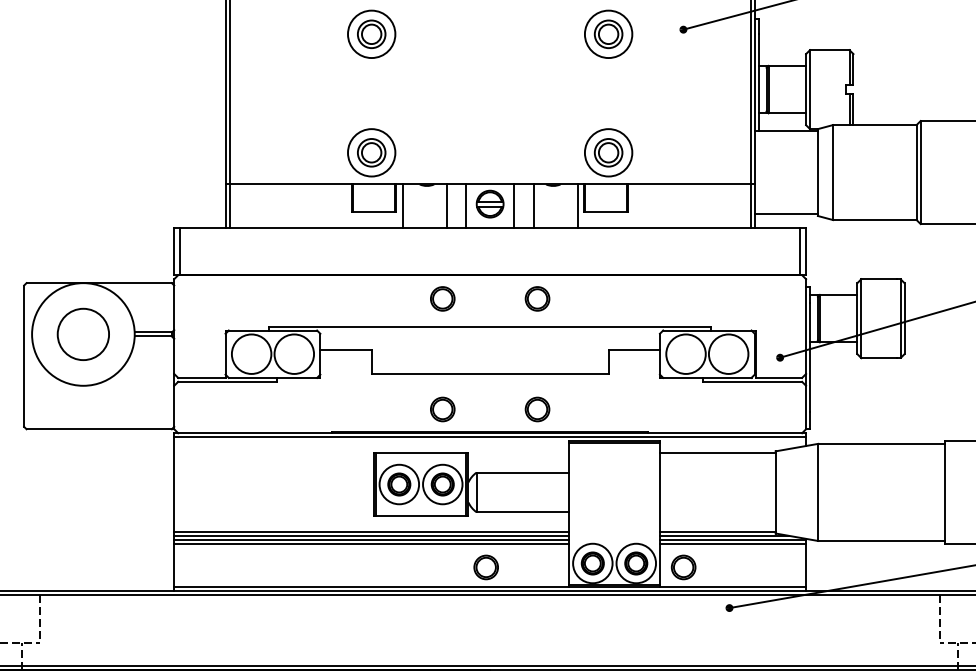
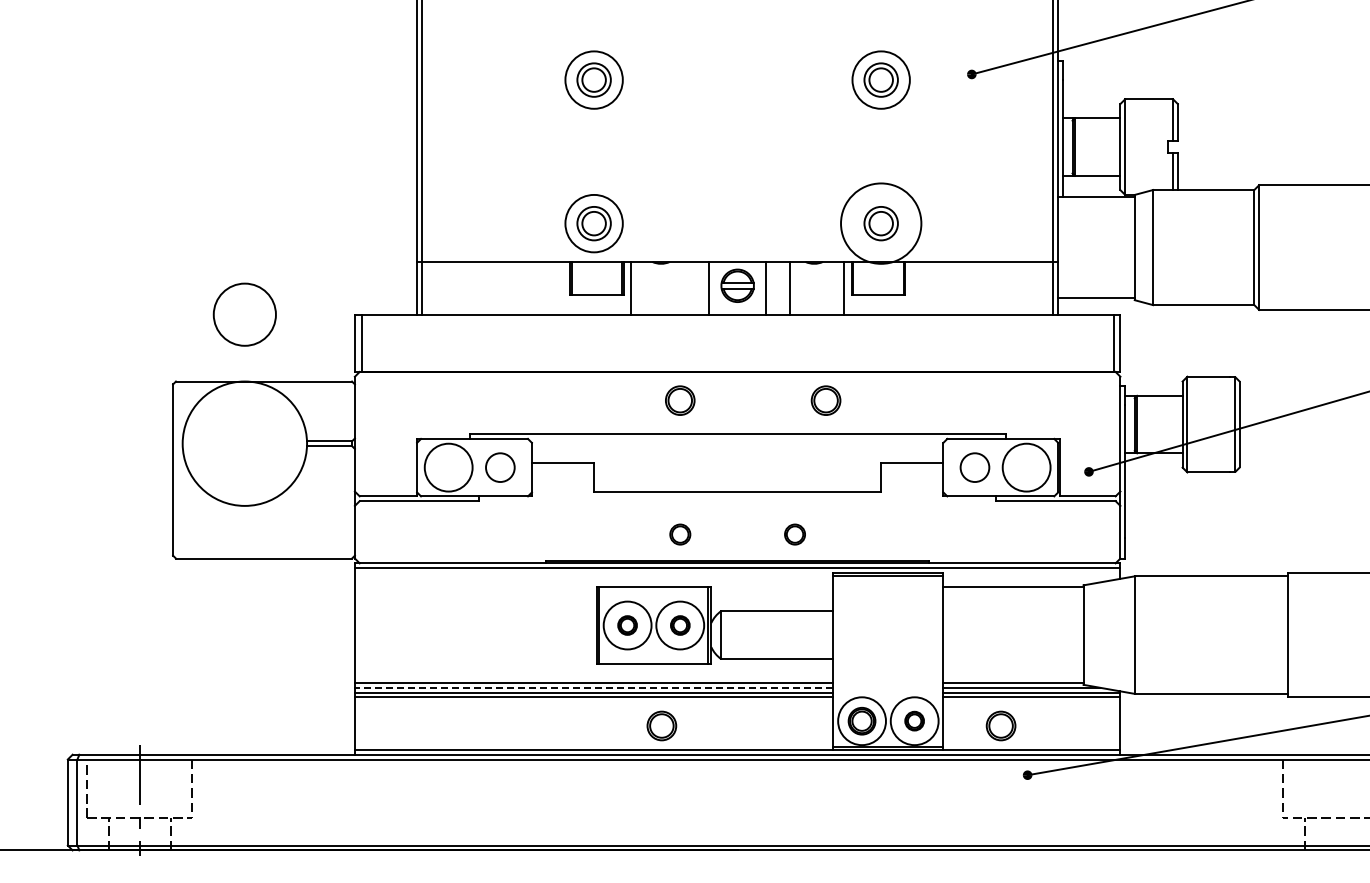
circle: (608, 152) -> (880, 223), size x1.4
line: (447, 205) -> (685, 287), removed
part: (537, 298) -> (825, 400), moved
circle: (83, 334) -> (244, 314), moved
circle: (294, 354) -> (500, 467), size x0.6
circle: (685, 354) -> (974, 467), size x0.6
part: (442, 409) -> (680, 534), size x0.7
part: (537, 409) -> (794, 534), size x0.7
part: (399, 484) -> (627, 625), size x0.7
part: (442, 484) -> (680, 625), size x0.7
line: (371, 535) -> (593, 687), solid -> dashed
part: (636, 562) -> (914, 720), size x0.7
part: (485, 567) -> (661, 725), moved
part: (683, 567) -> (1000, 725), moved

